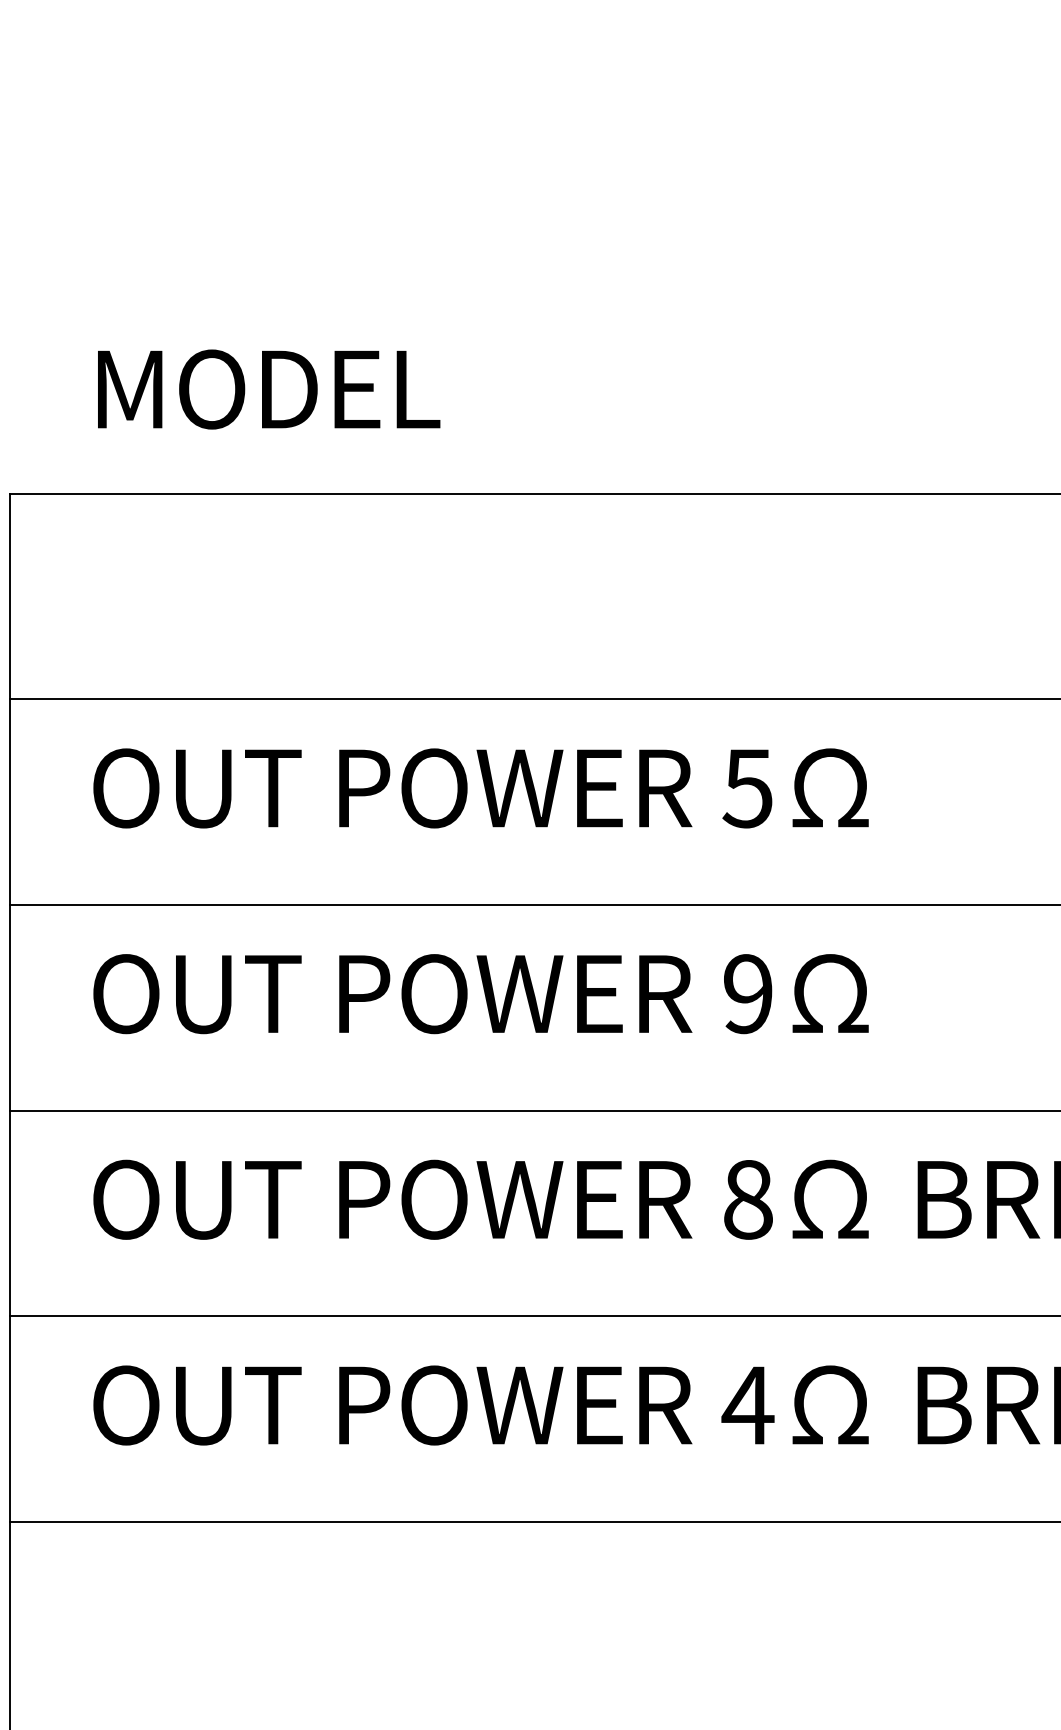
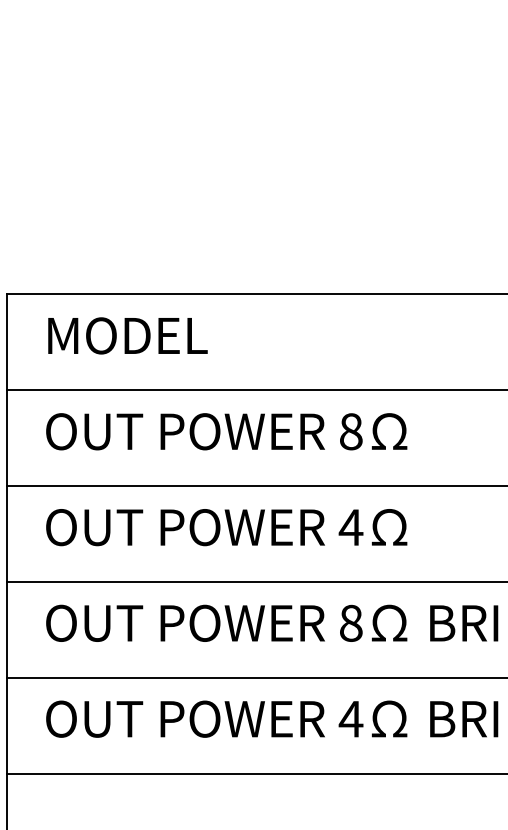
text: (268, 388) -> (127, 335), moved
text: (746, 787) -> (350, 431), 5 -> 8
text: (746, 993) -> (350, 527), 9 -> 4

